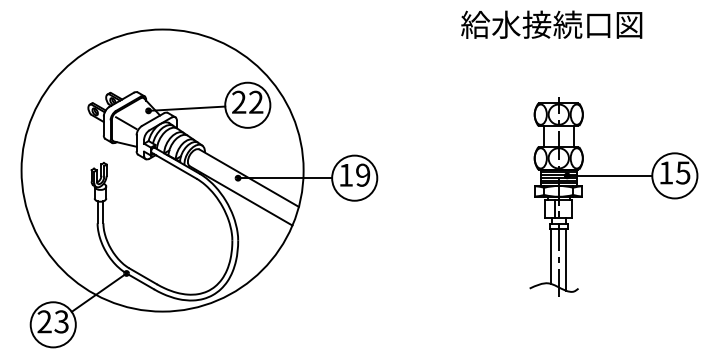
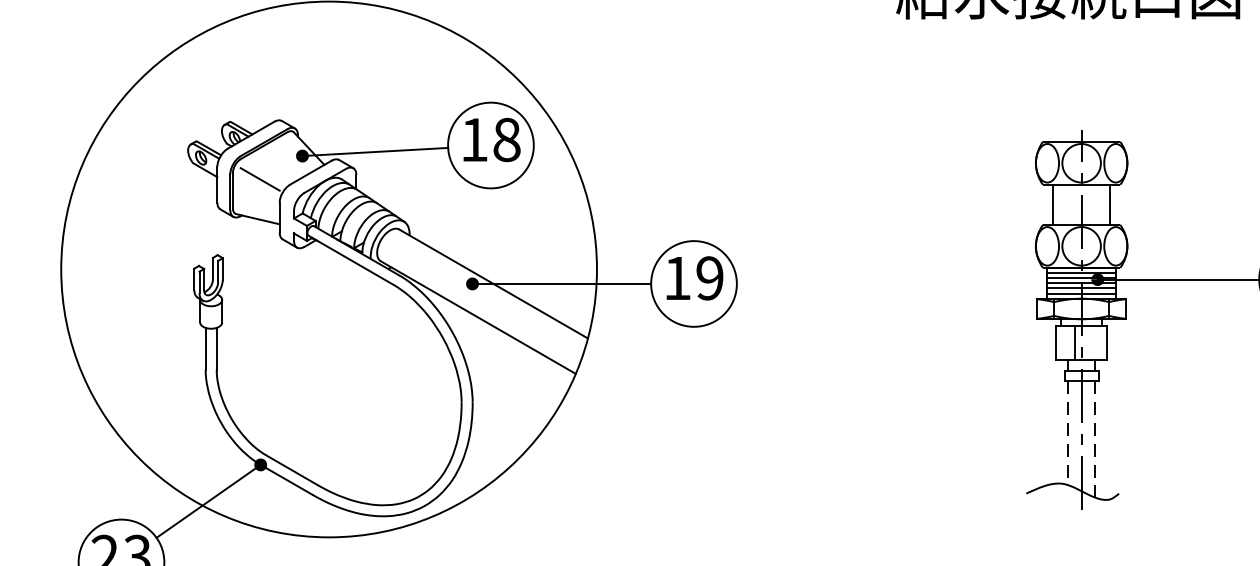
text: (247, 101) -> (490, 138), 22 -> 18
line: (551, 257) -> (1067, 434), solid -> dashed
line: (565, 260) -> (1094, 440), solid -> dashed

